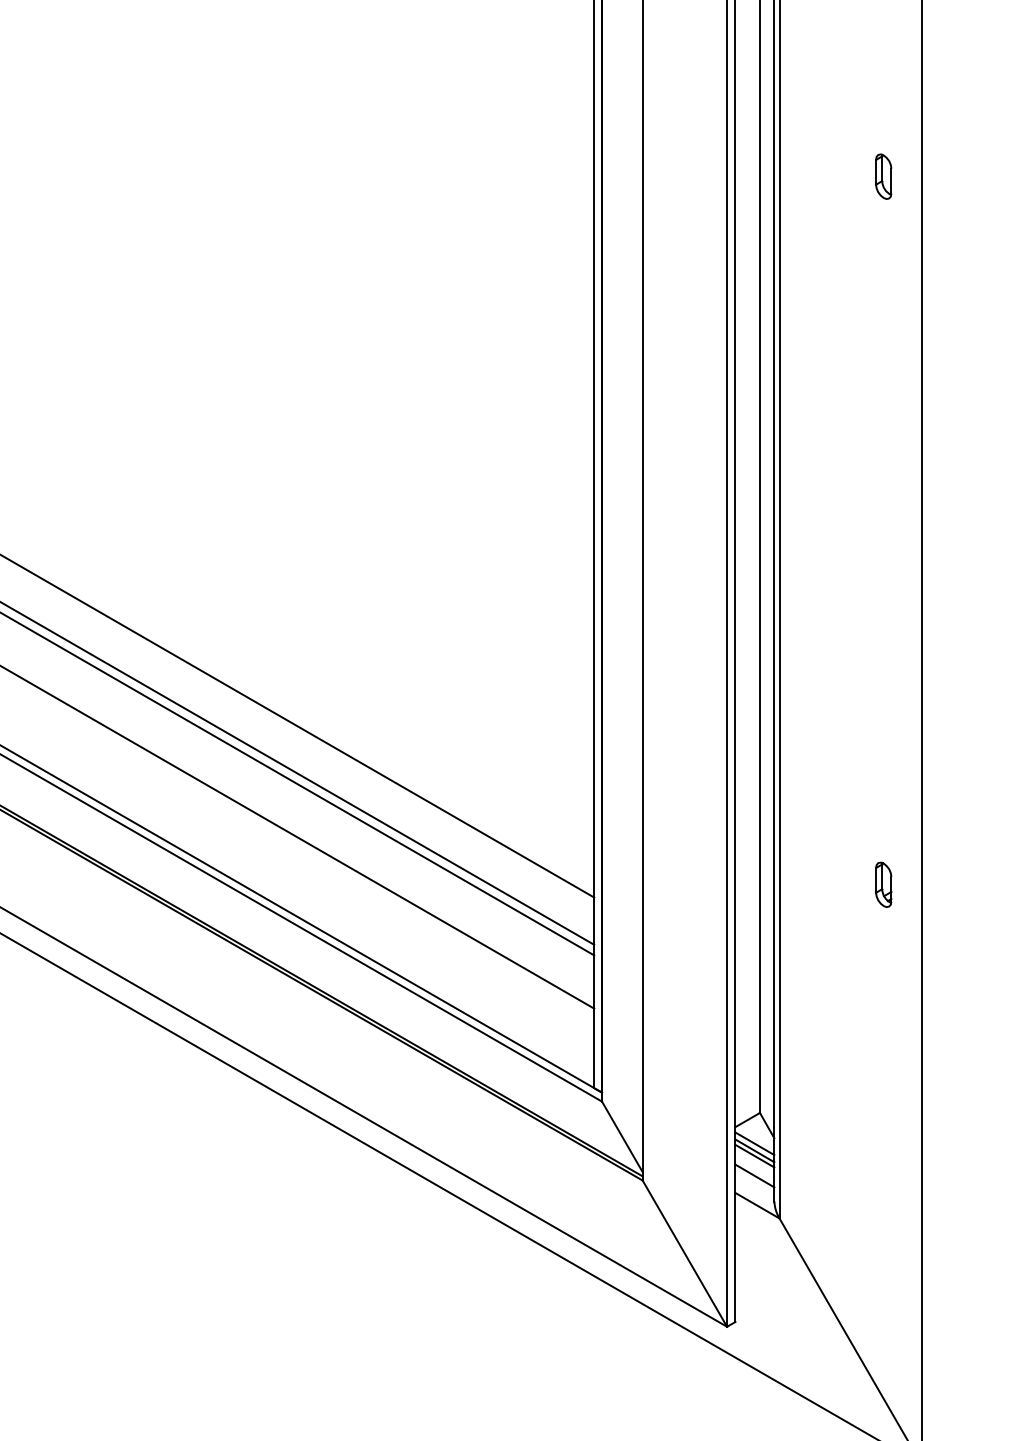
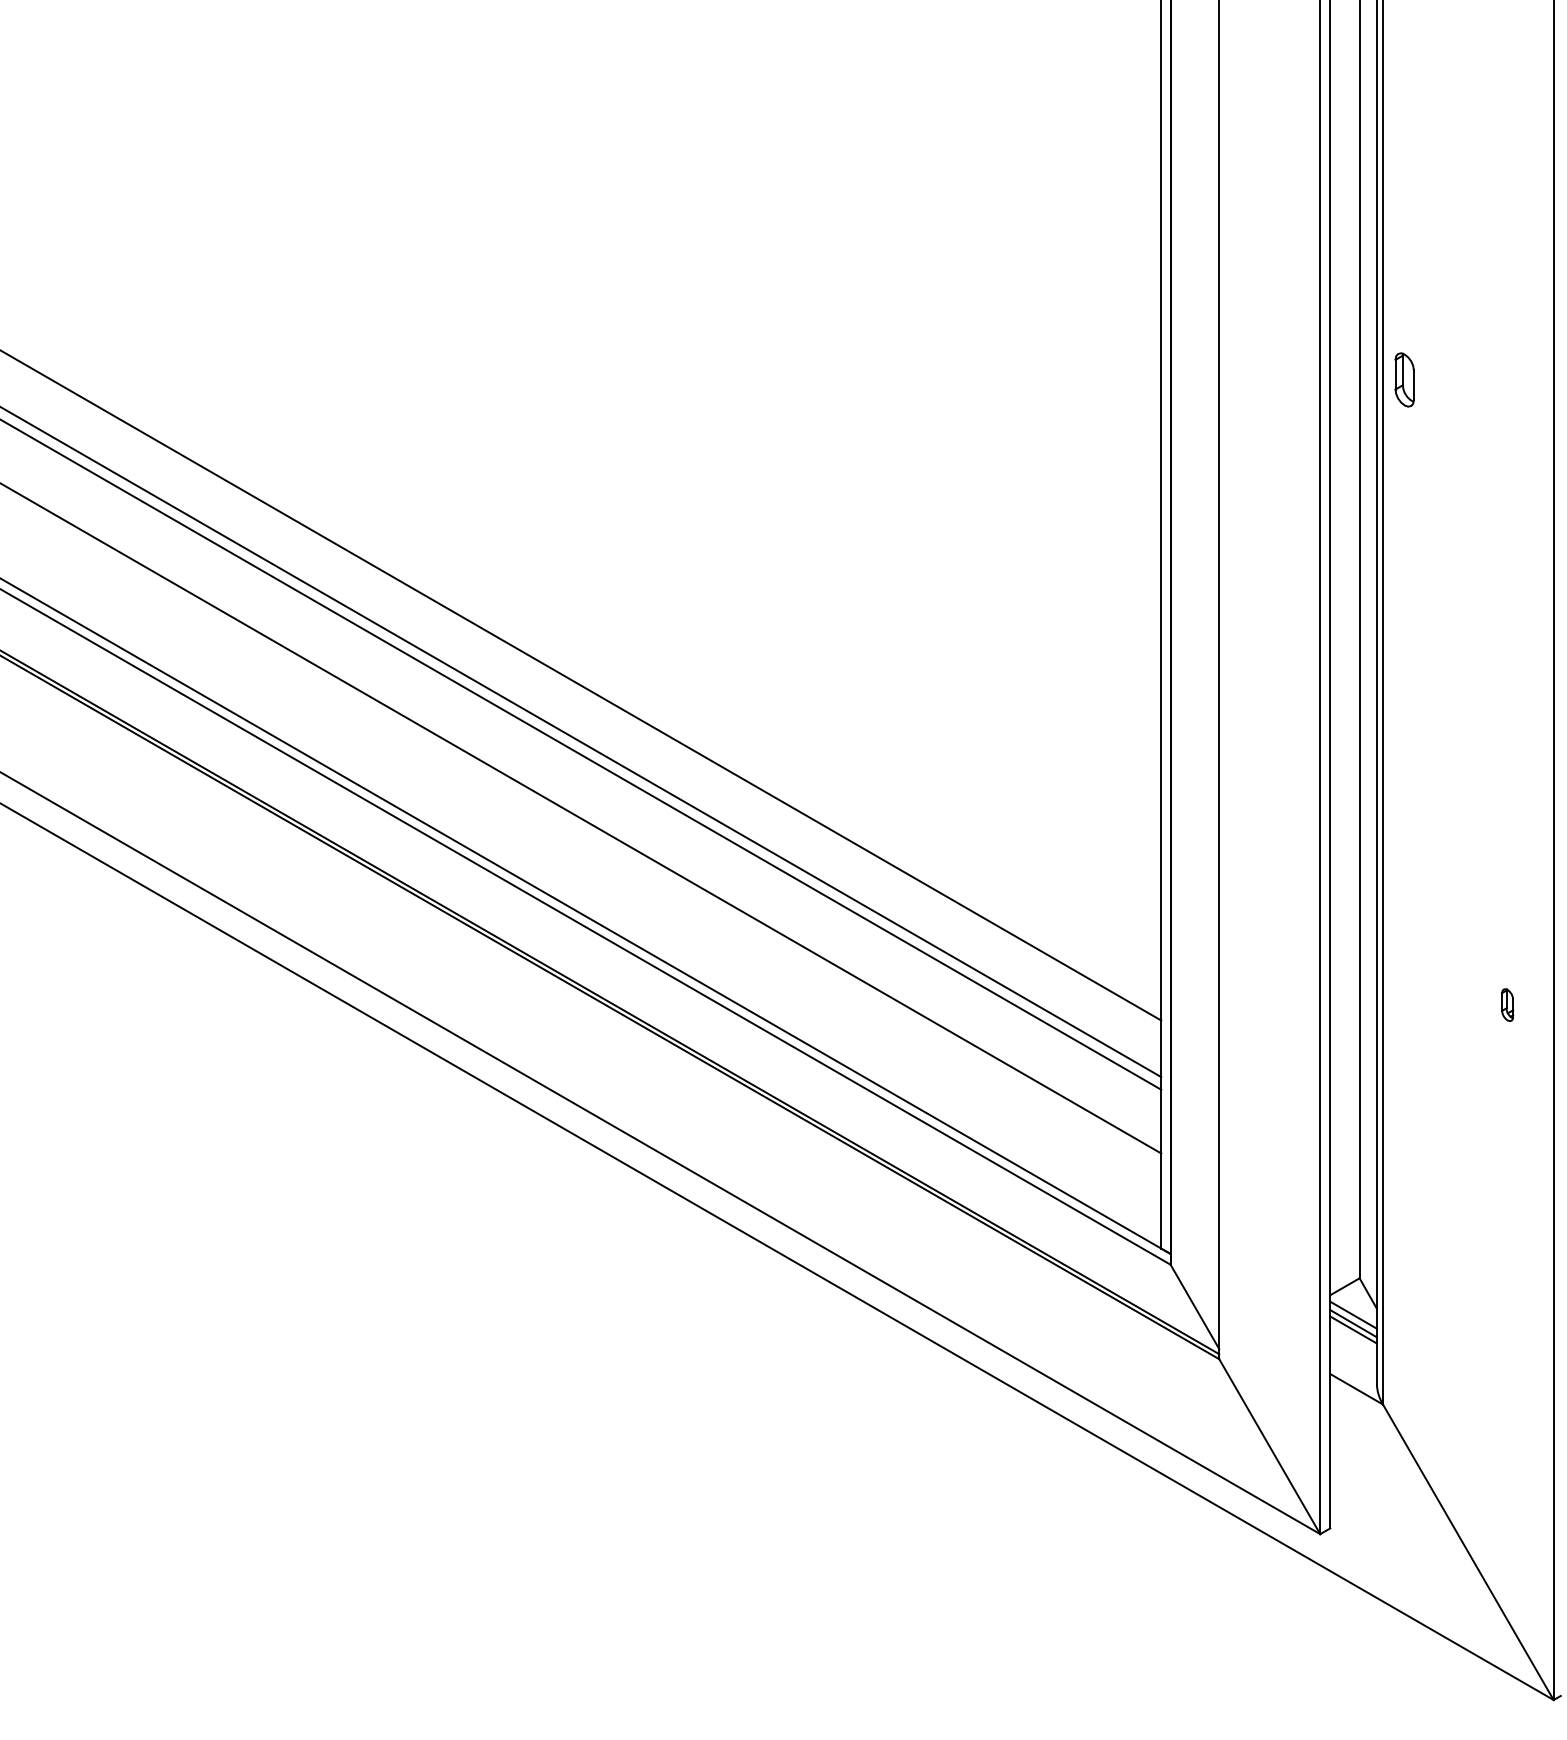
part: (883, 176) -> (1404, 379), moved
part: (883, 884) -> (1507, 1004), size x0.6
line: (754, 1175) -> (1353, 1353), removed

